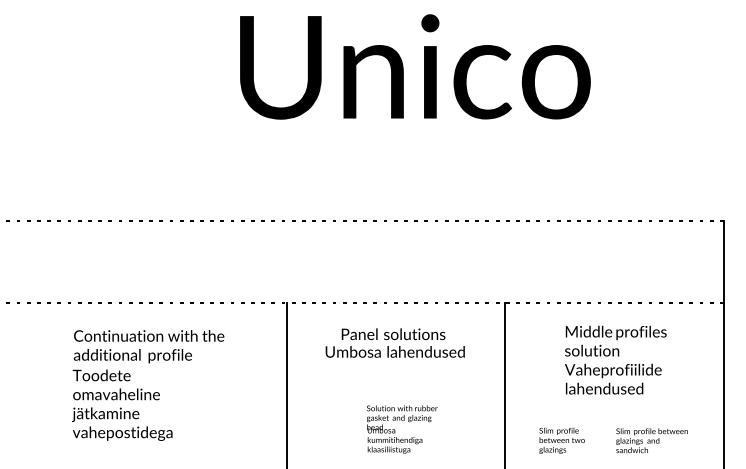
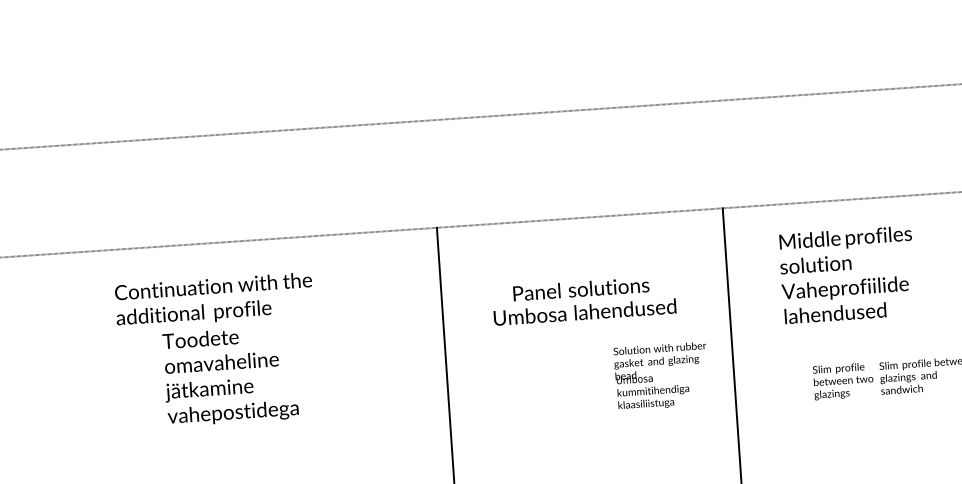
text: (394, 342) -> (583, 299), moved
text: (148, 346) -> (213, 300), moved
text: (615, 359) -> (847, 274), moved
text: (402, 429) -> (662, 376), moved
text: (561, 440) -> (842, 380), moved

